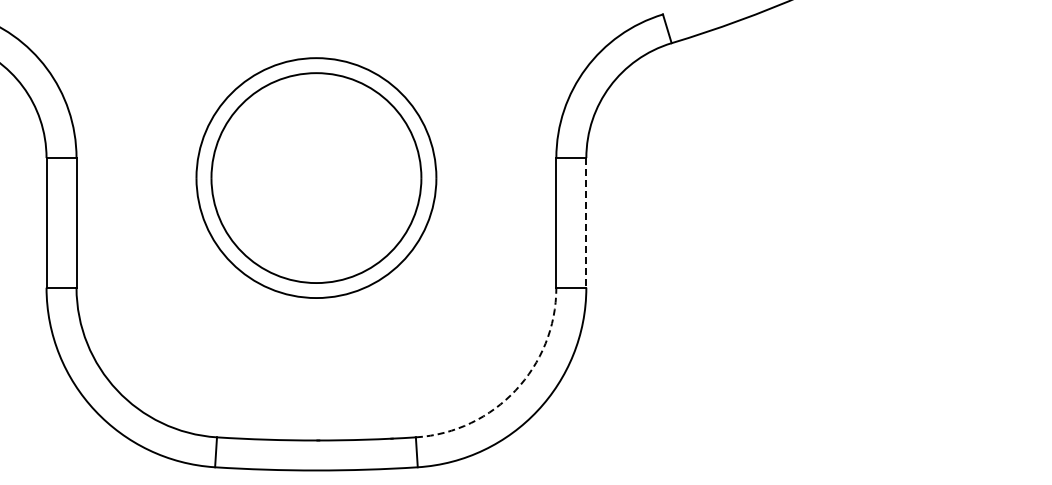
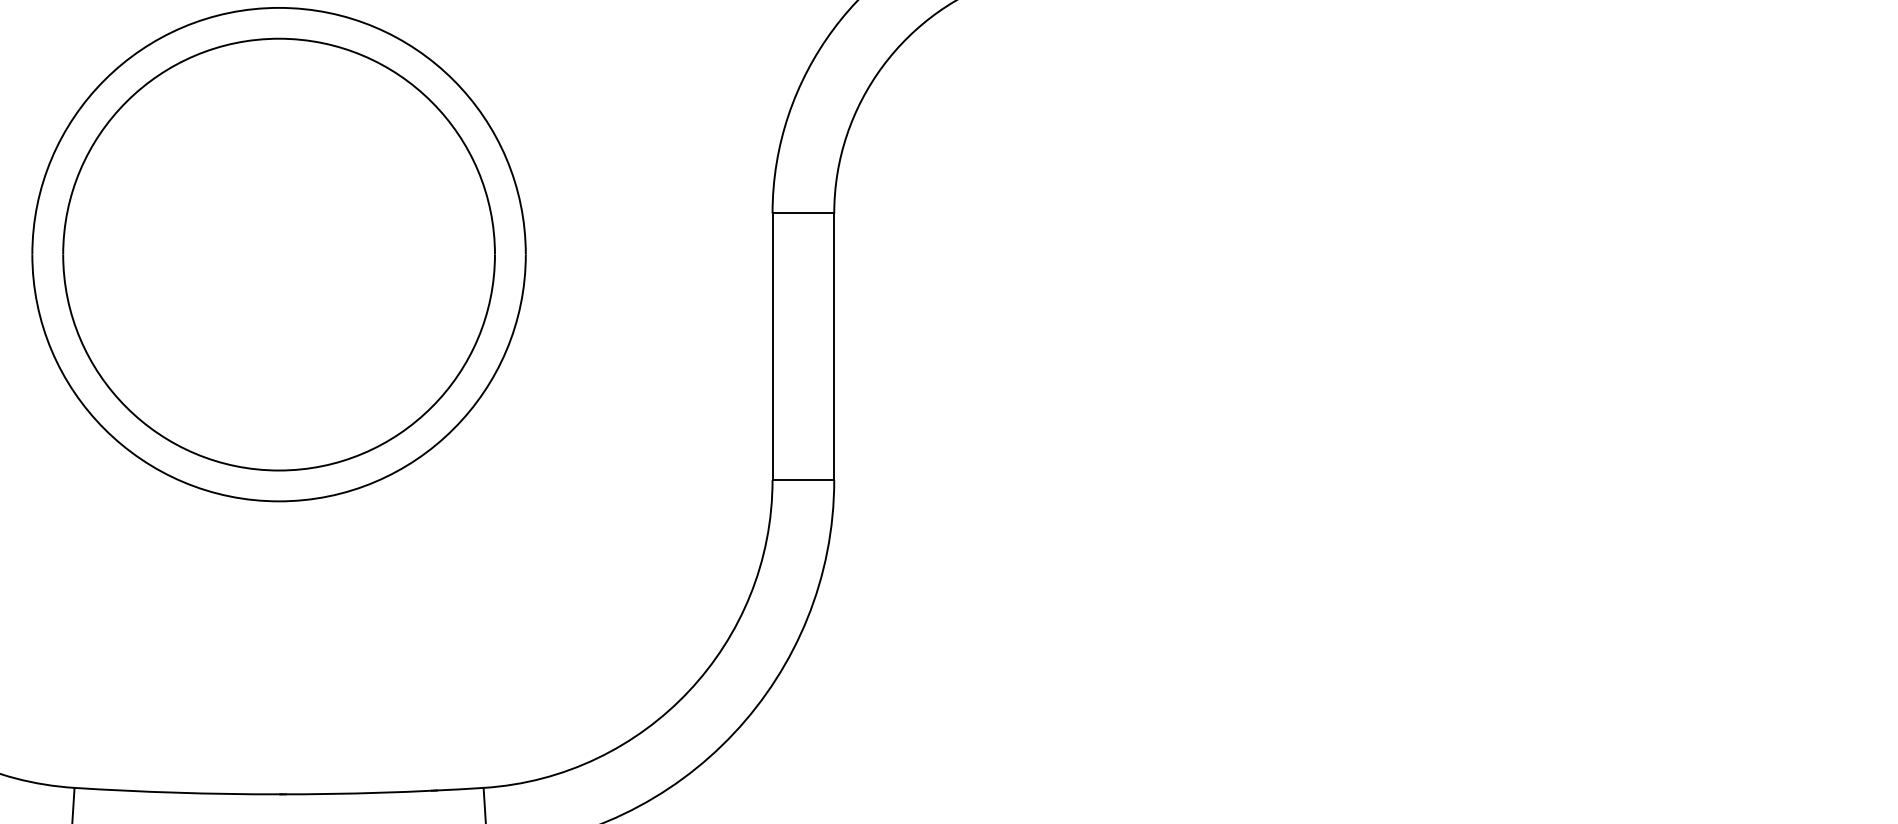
line: (586, 222) -> (834, 345), dashed -> solid
arc: (515, 390) -> (688, 691), dashed -> solid

